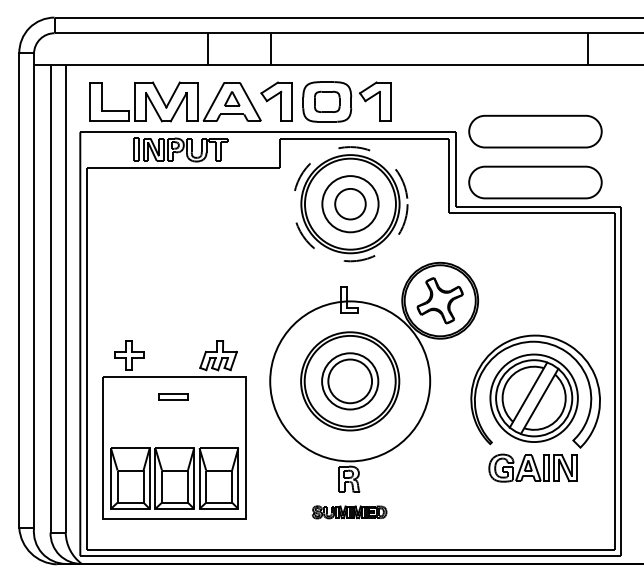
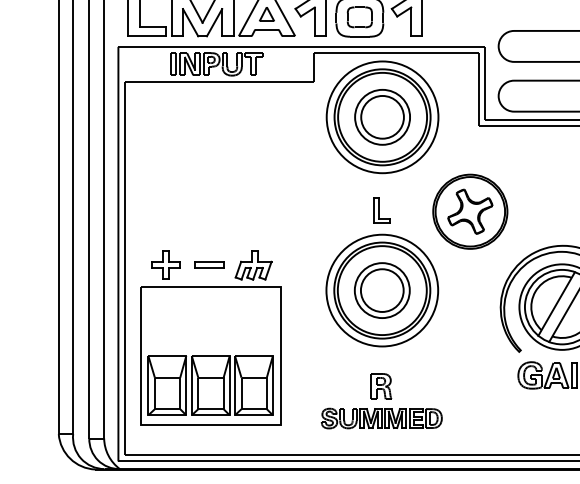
circle: (350, 204) -> (382, 117), dashed -> solid
circle: (350, 204) -> (382, 117), size x1.43
circle: (350, 381) -> (382, 290), size x0.71
part: (173, 396) -> (209, 264), moved
part: (349, 512) -> (381, 418), size x1.67

